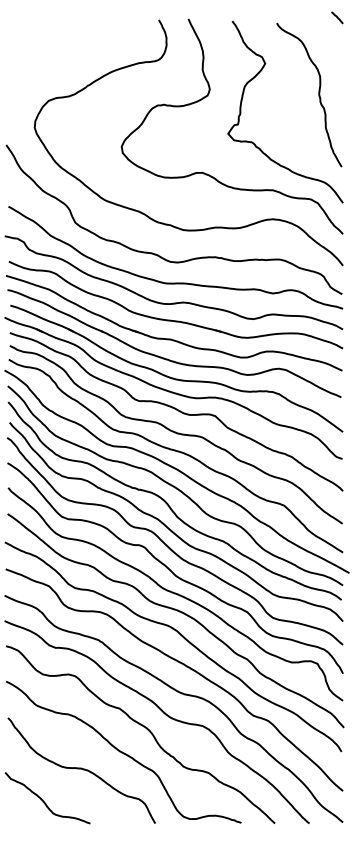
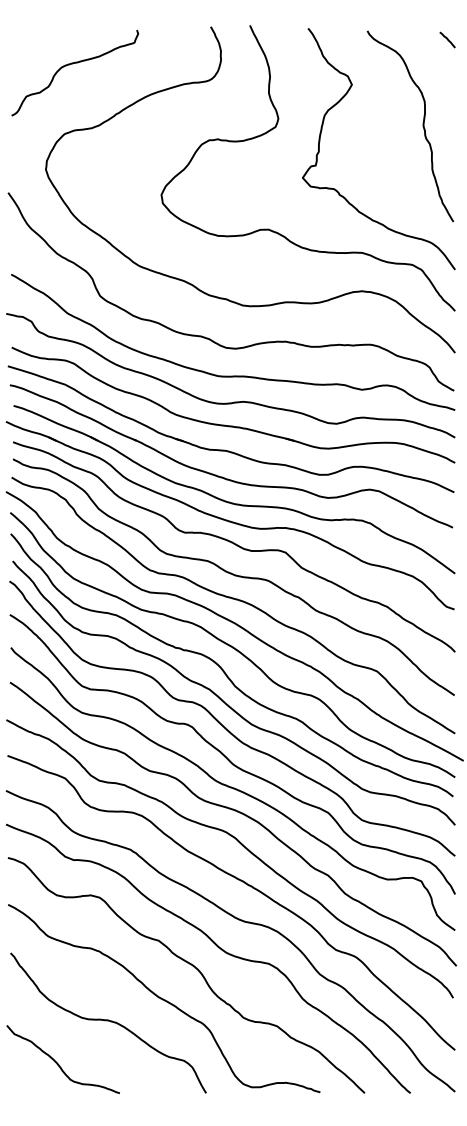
line: (337, 17) -> (447, 39), moved
curve: (55, 48) -> (73, 64), added

